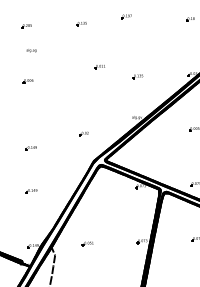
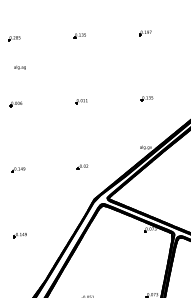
part: (126, 16) -> (145, 32), moved
part: (99, 67) -> (80, 102), moved
part: (30, 148) -> (17, 170), moved

